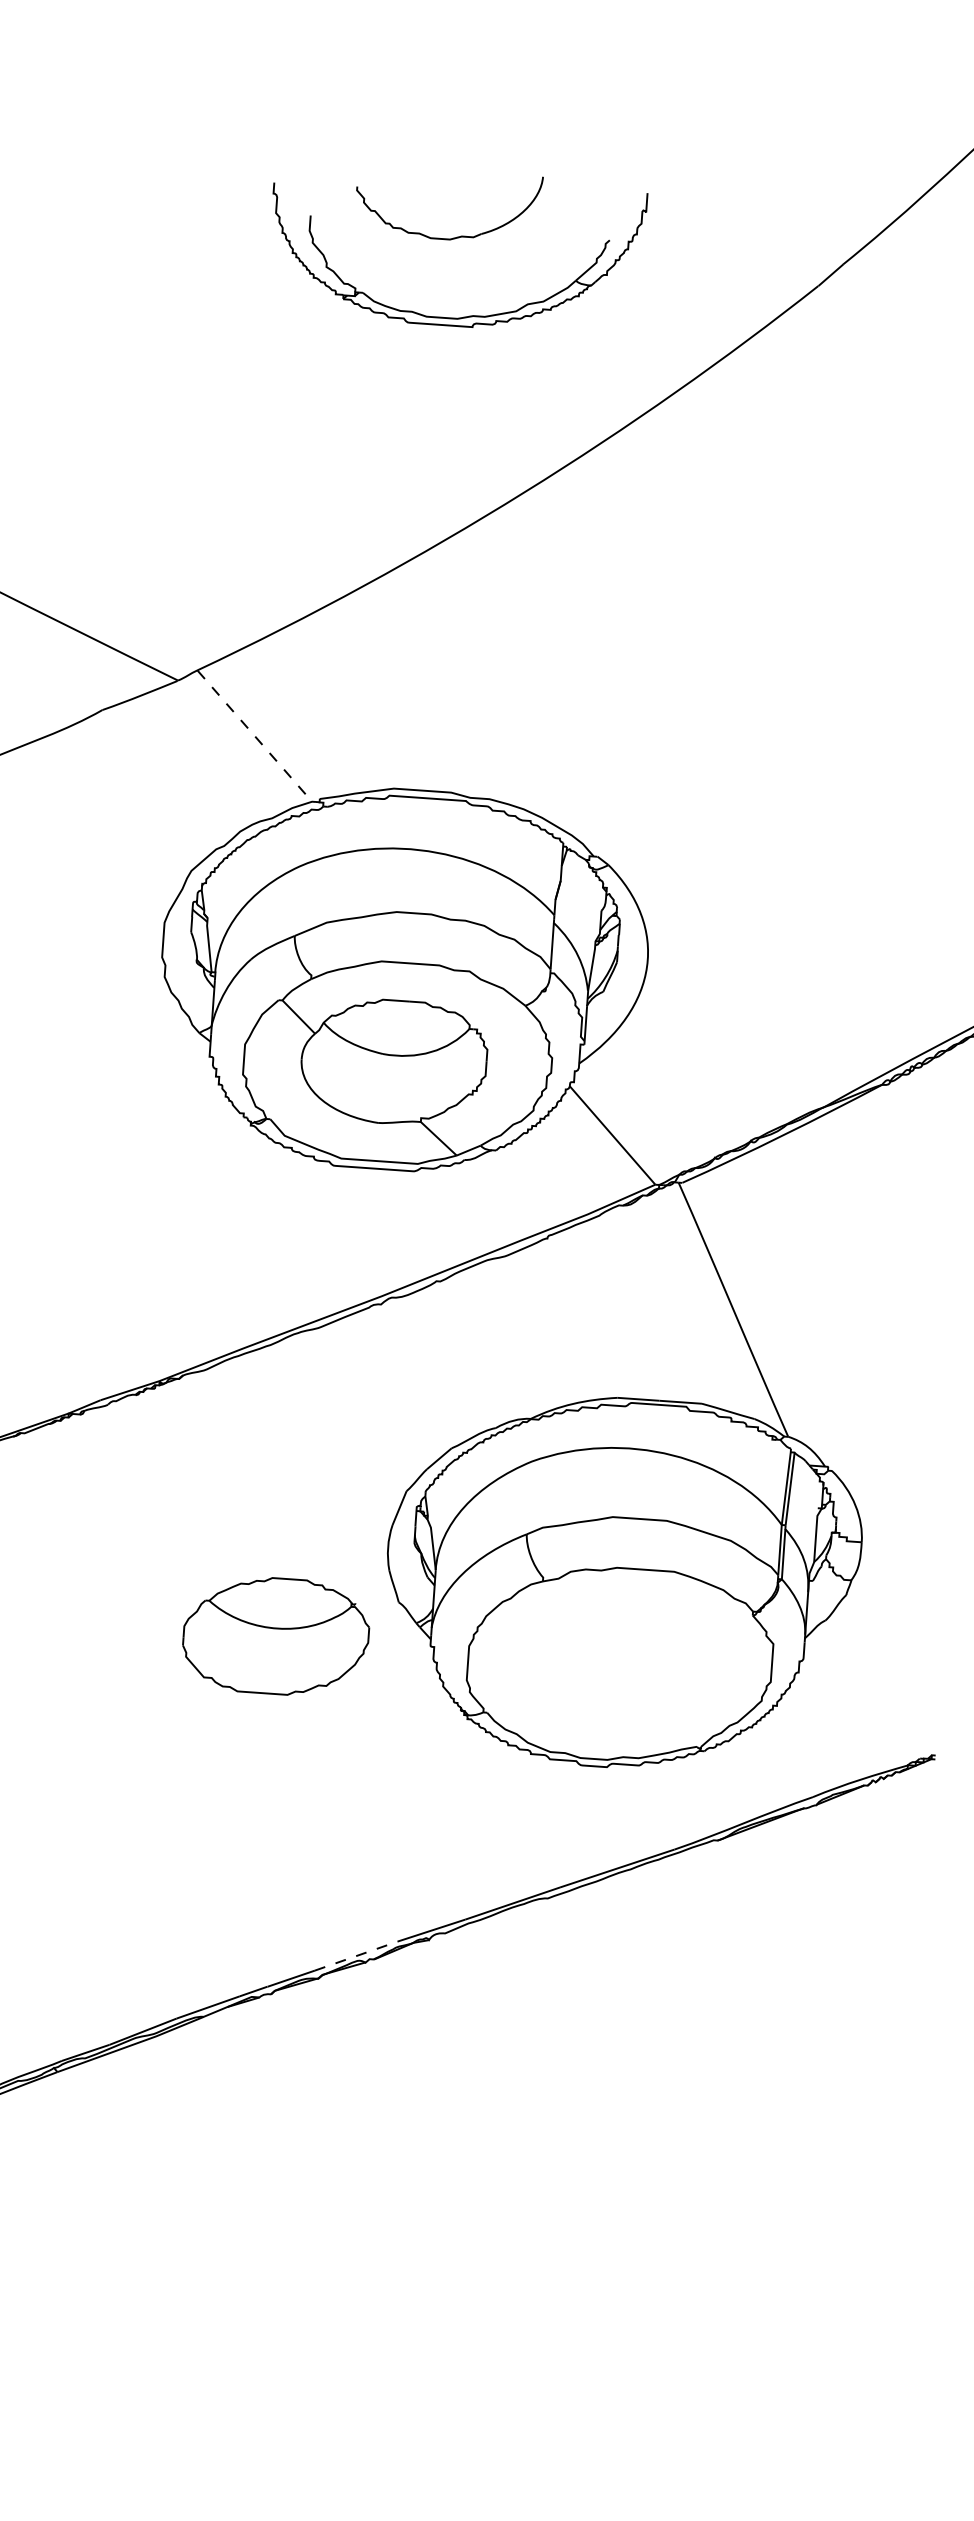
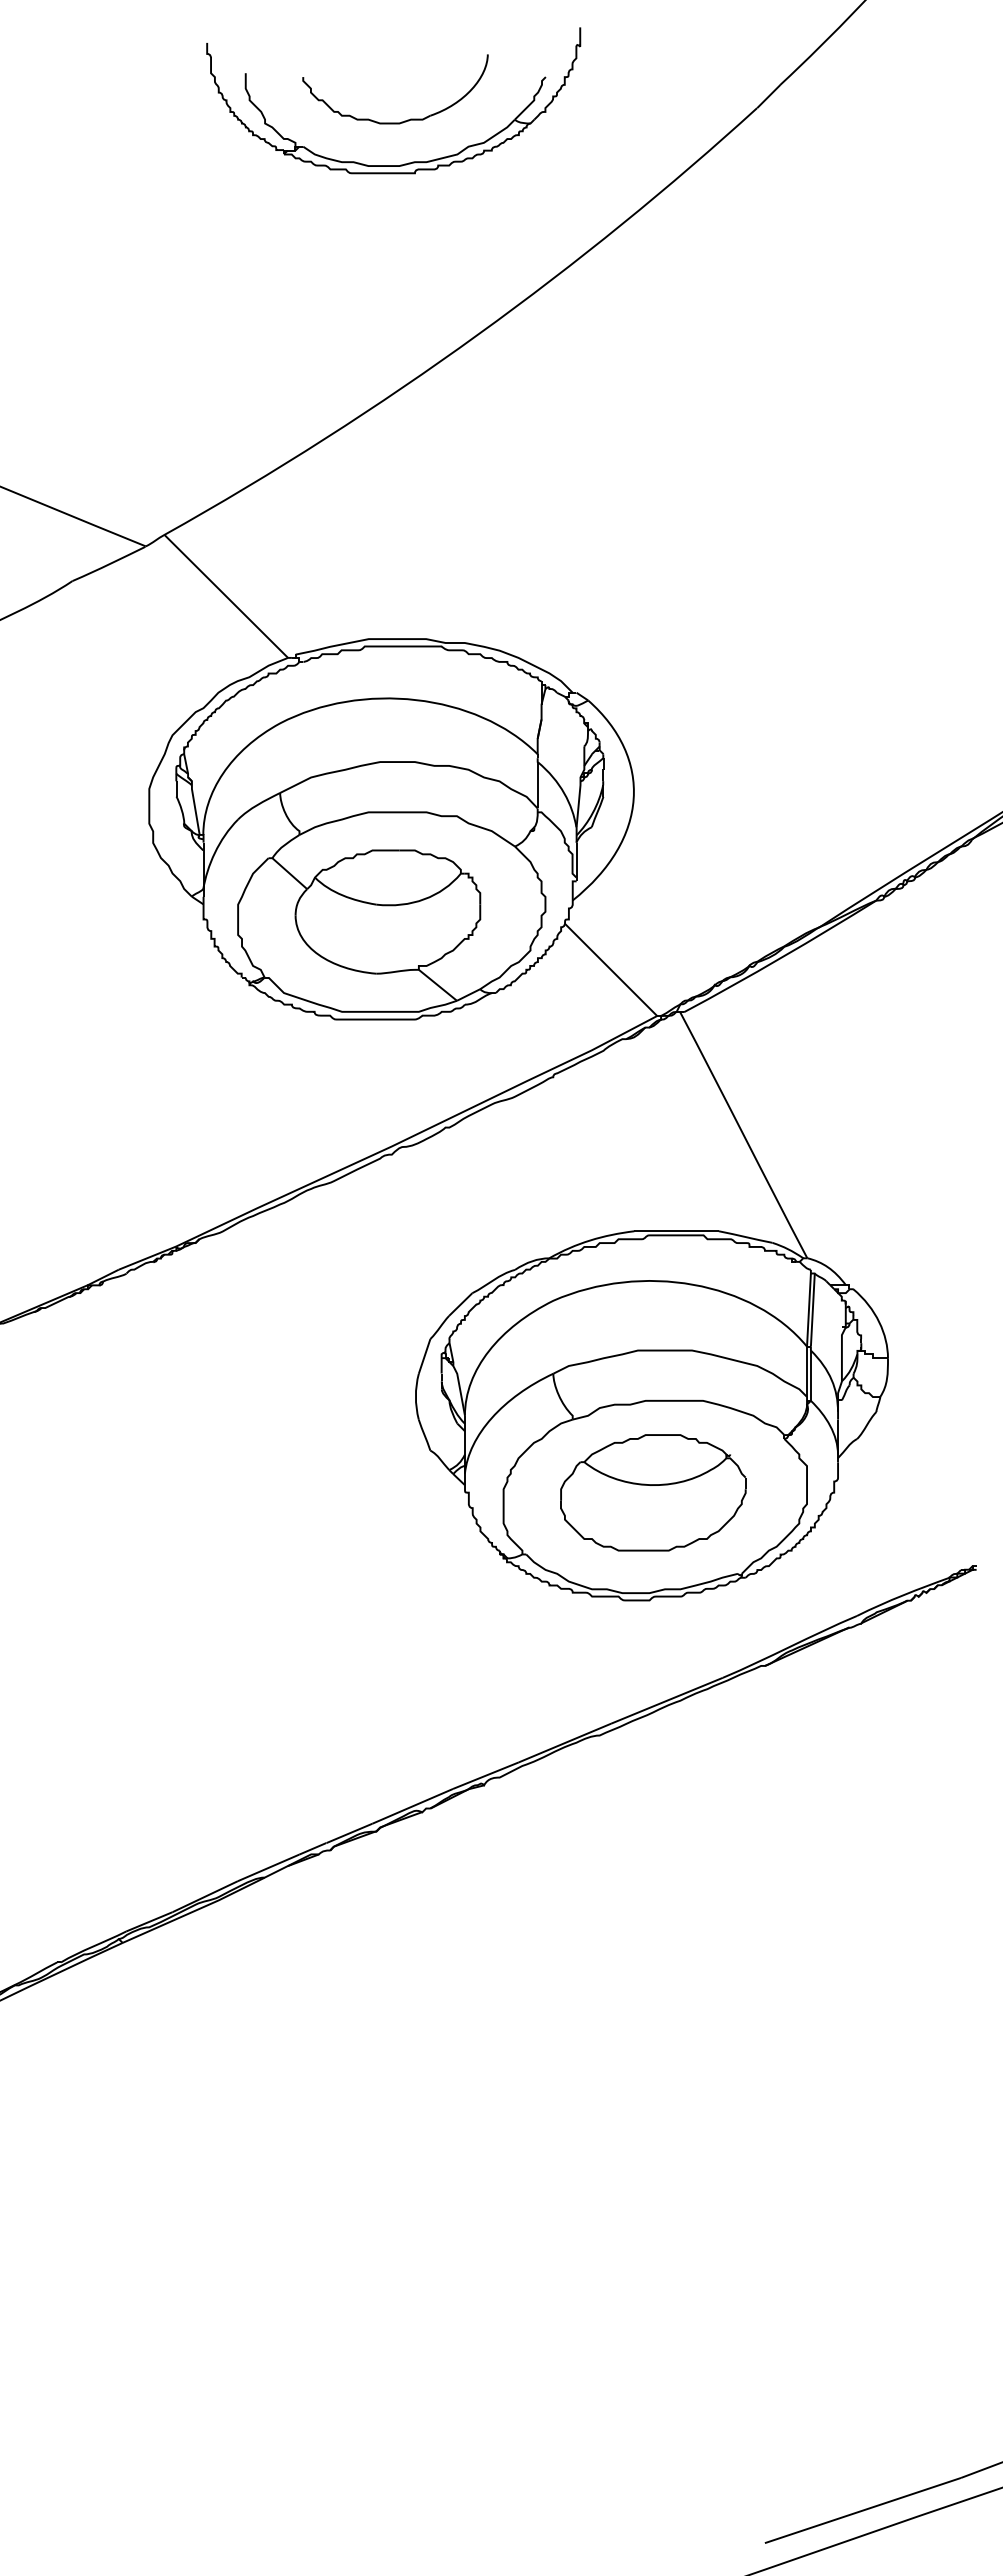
part: (455, 236) -> (404, 120), moved
line: (254, 736) -> (226, 596), dashed -> solid
part: (276, 1635) -> (653, 1492), moved
line: (356, 1956) -> (412, 1806), dashed -> solid

